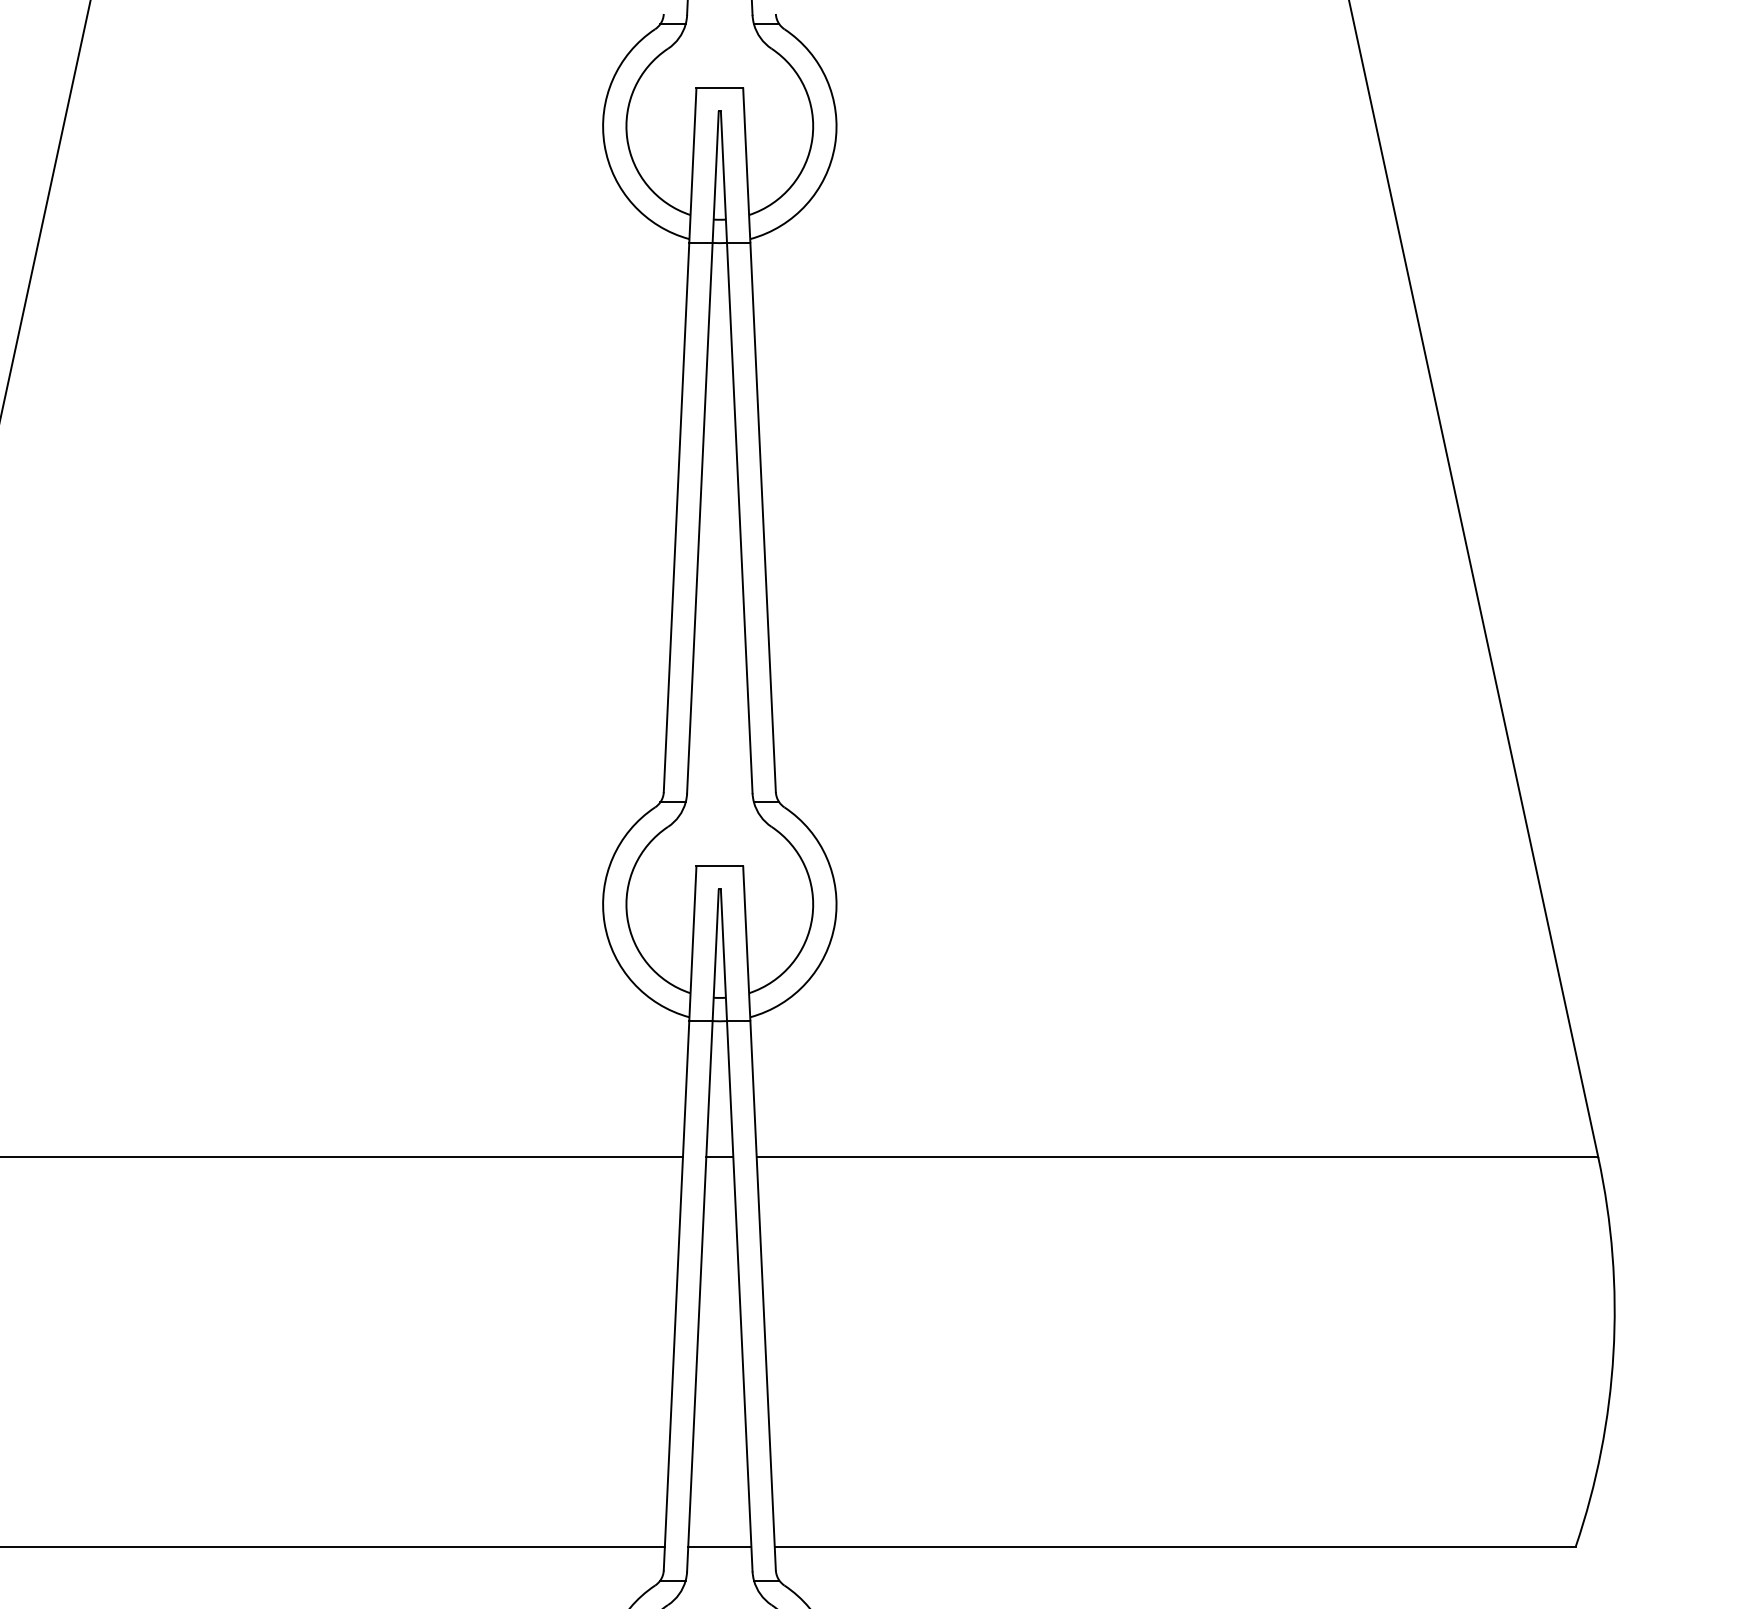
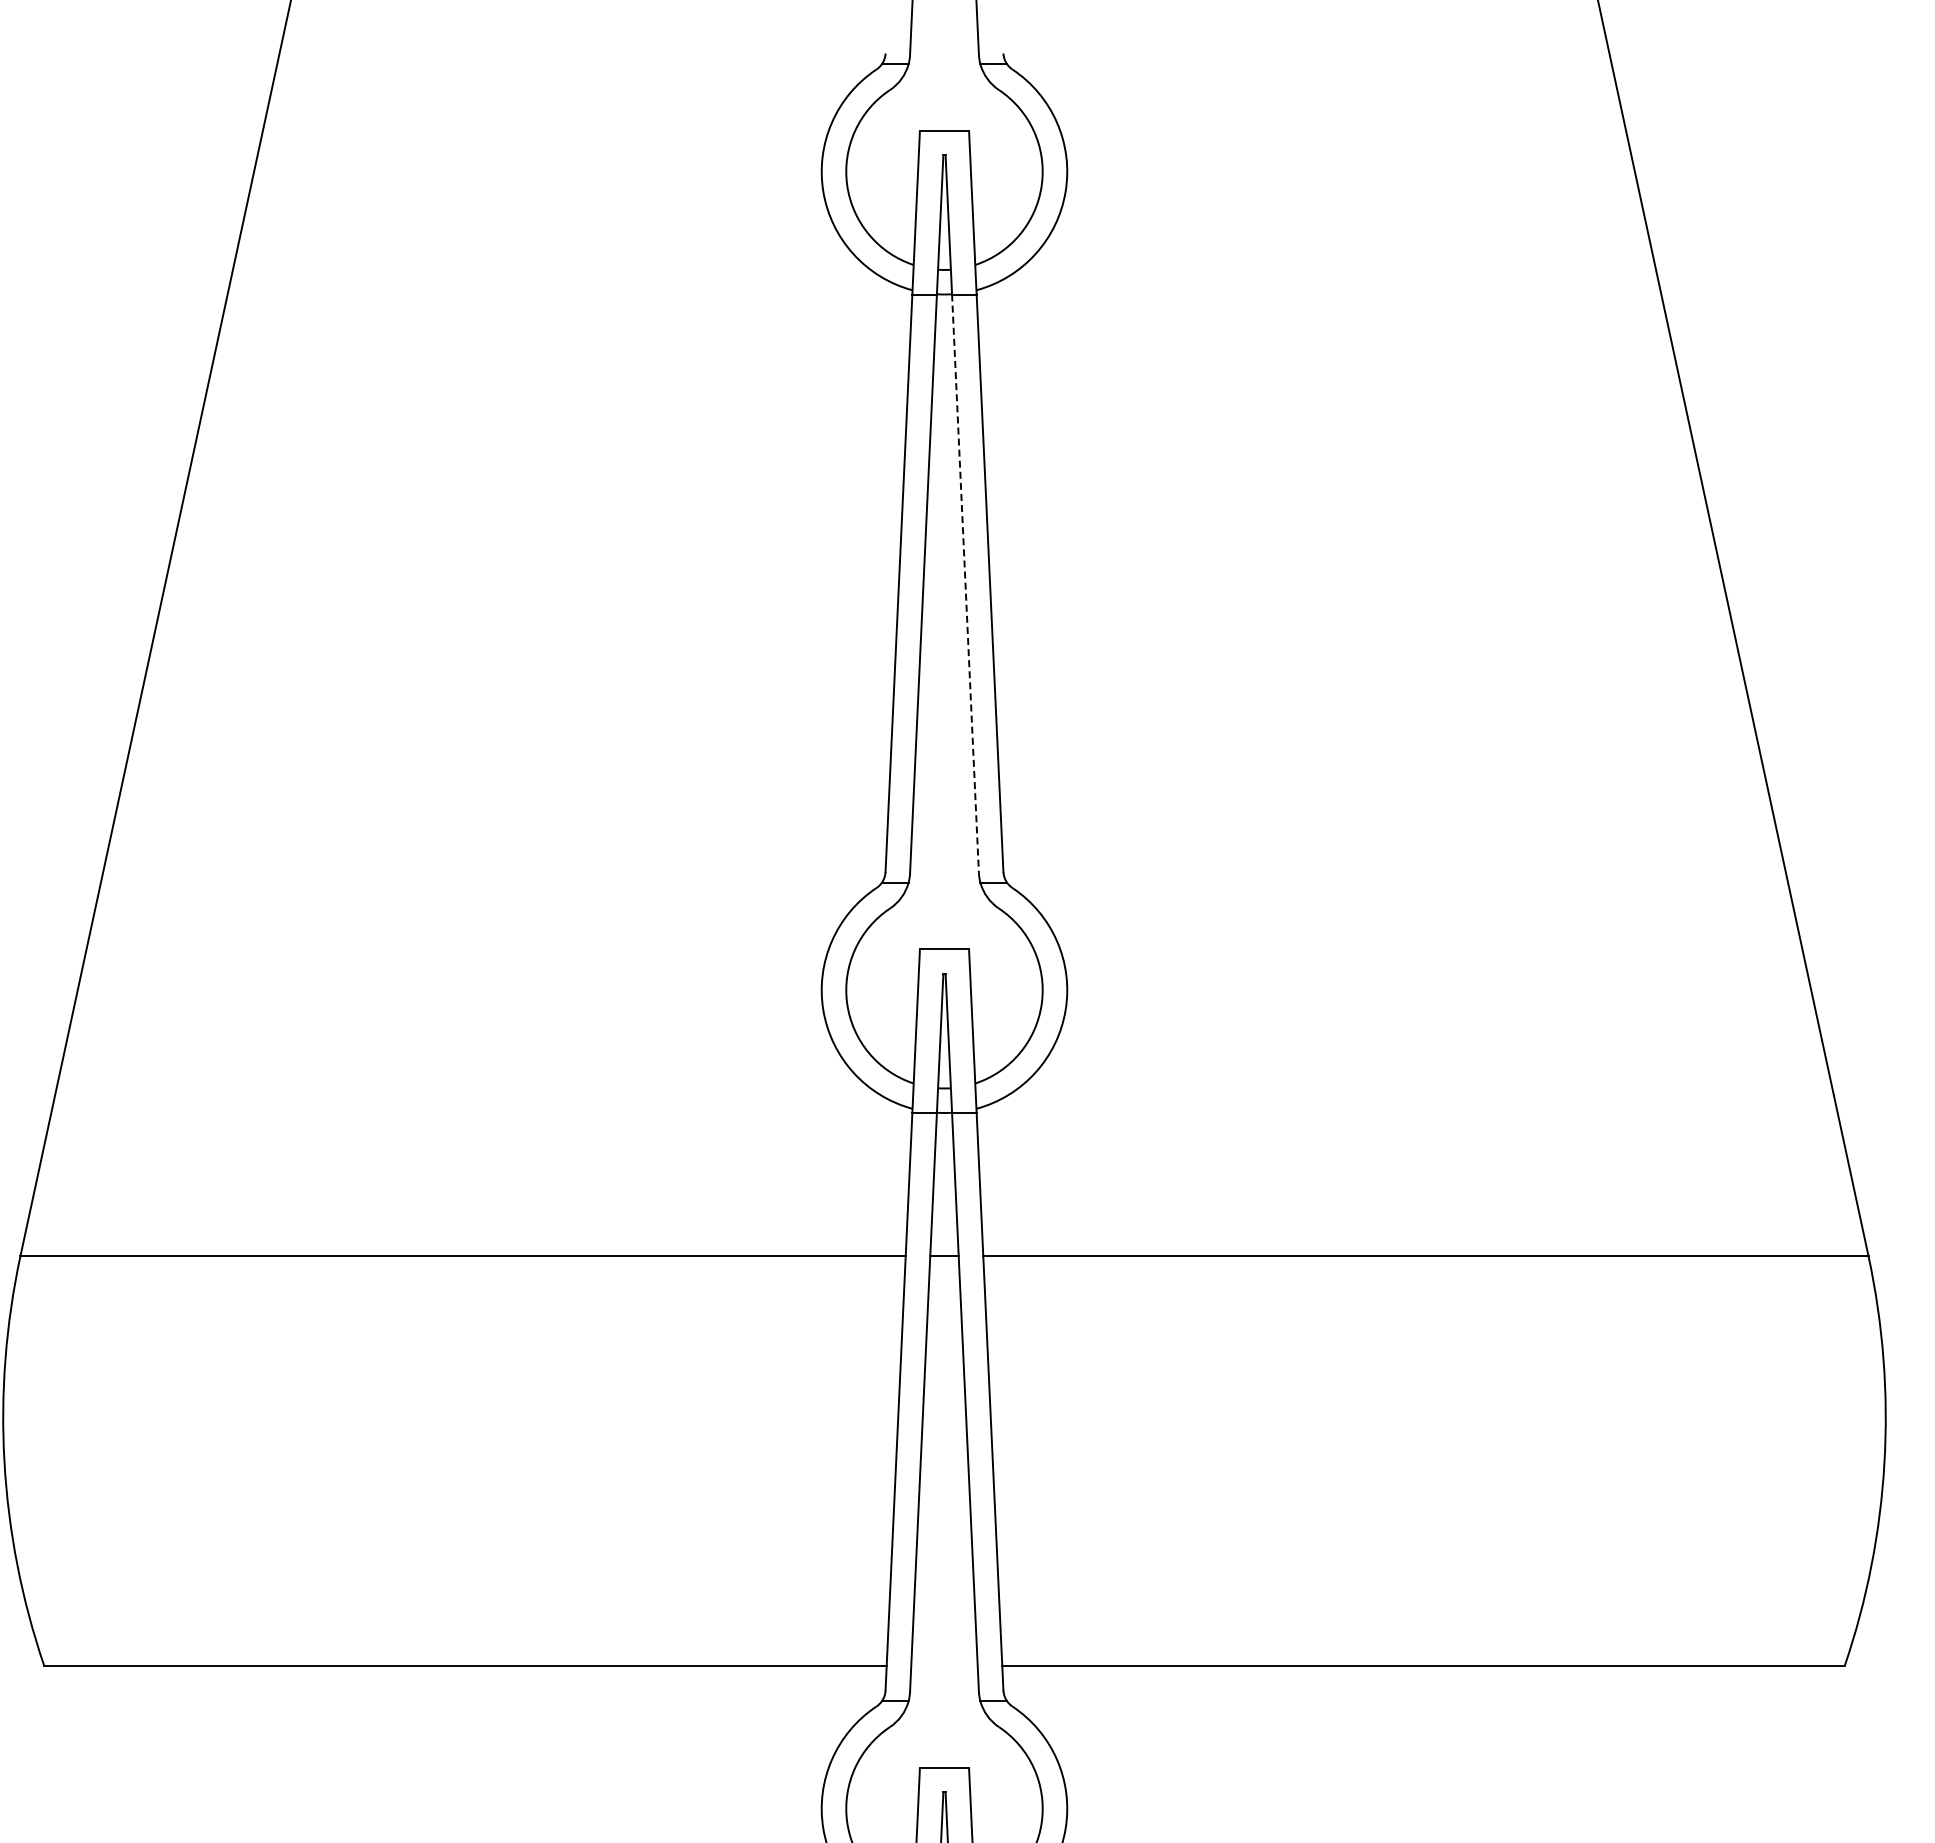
line: (739, 517) -> (965, 583), solid -> dashed
line: (719, 1546) -> (944, 1665), removed

